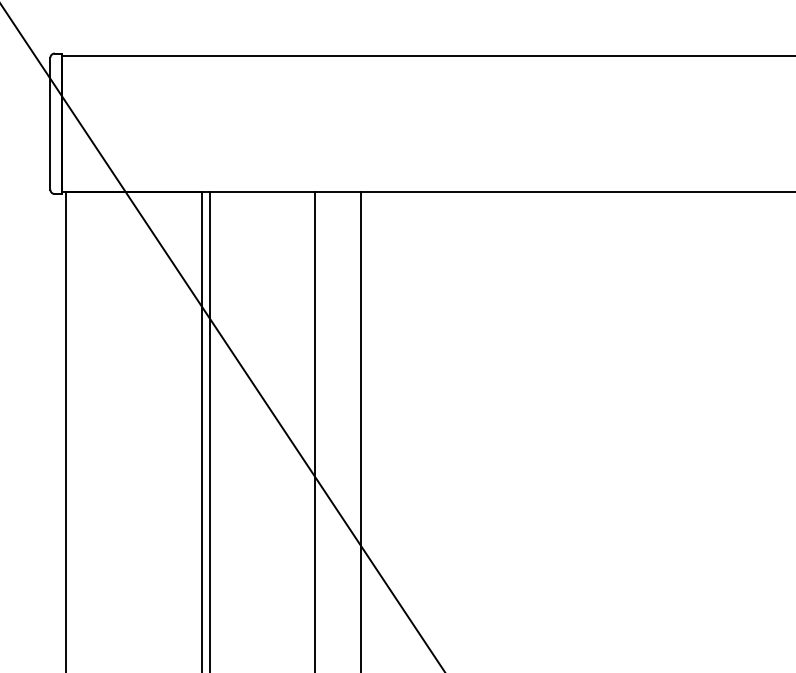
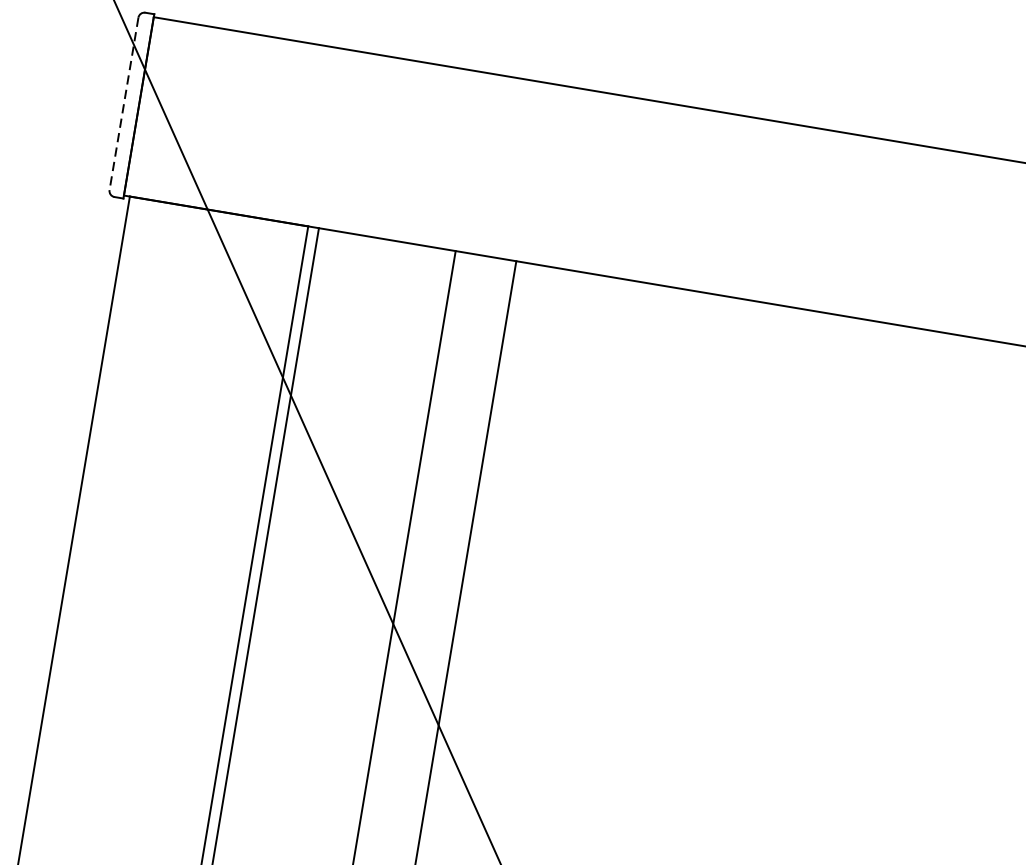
line: (50, 123) -> (124, 103), solid -> dashed

